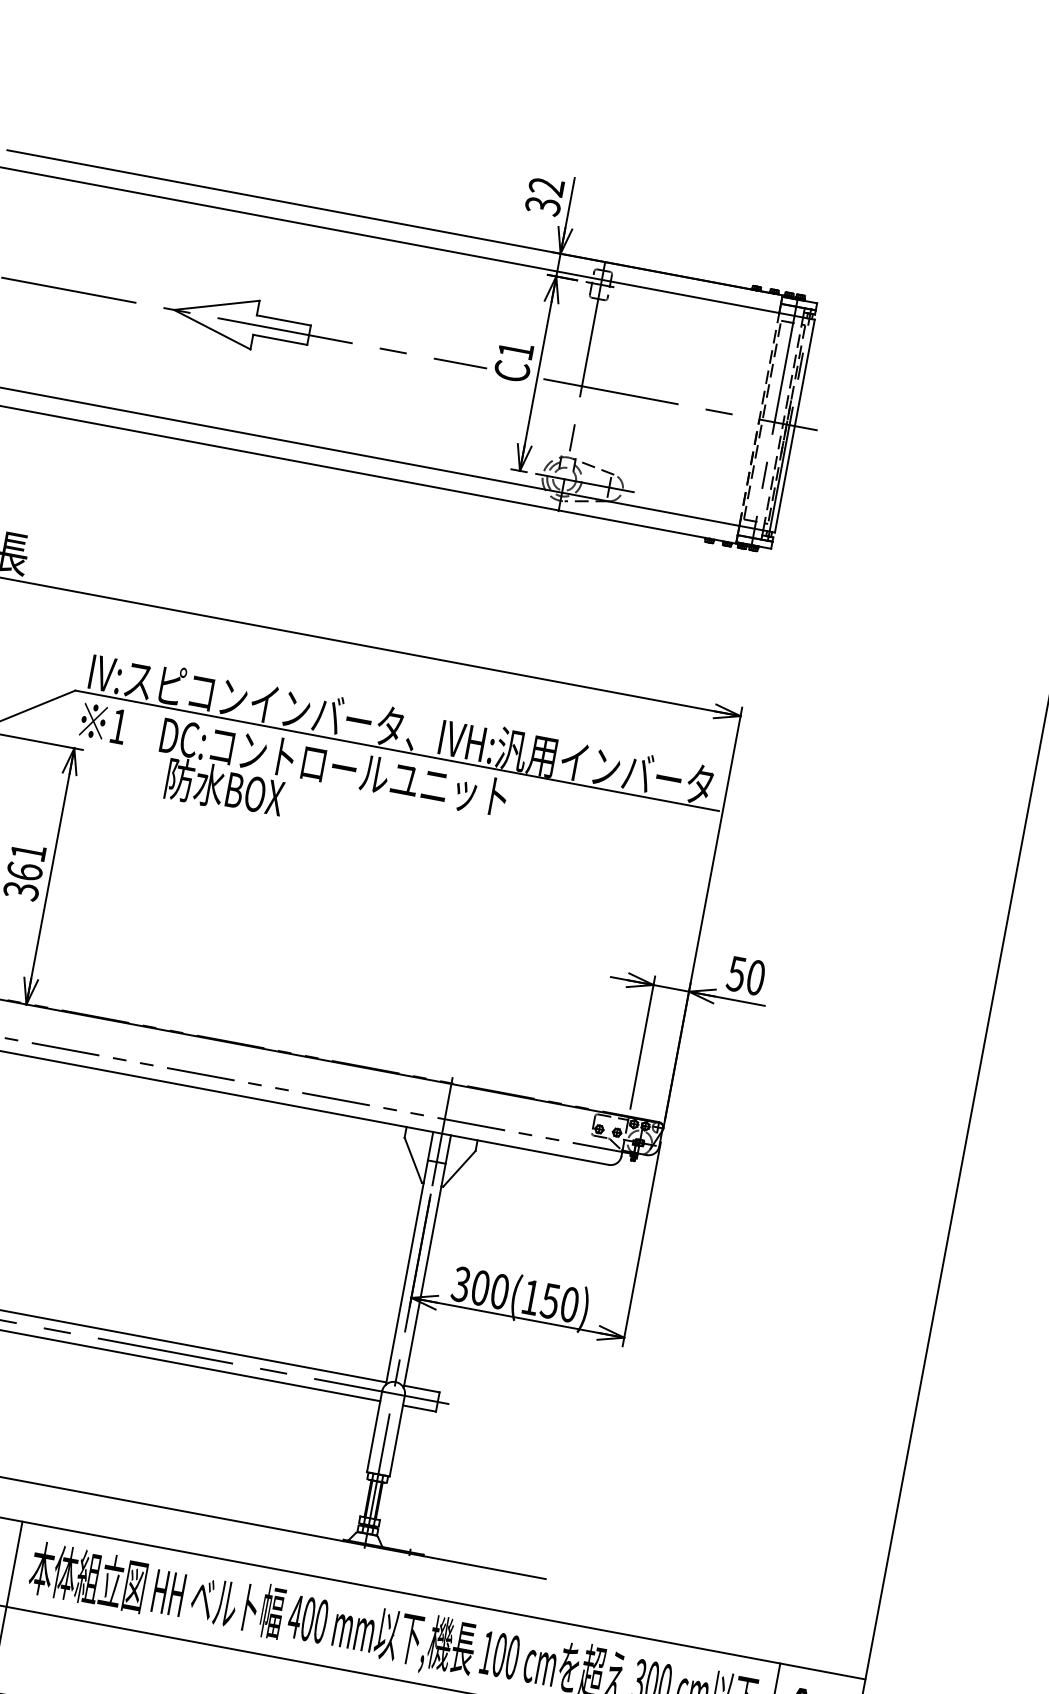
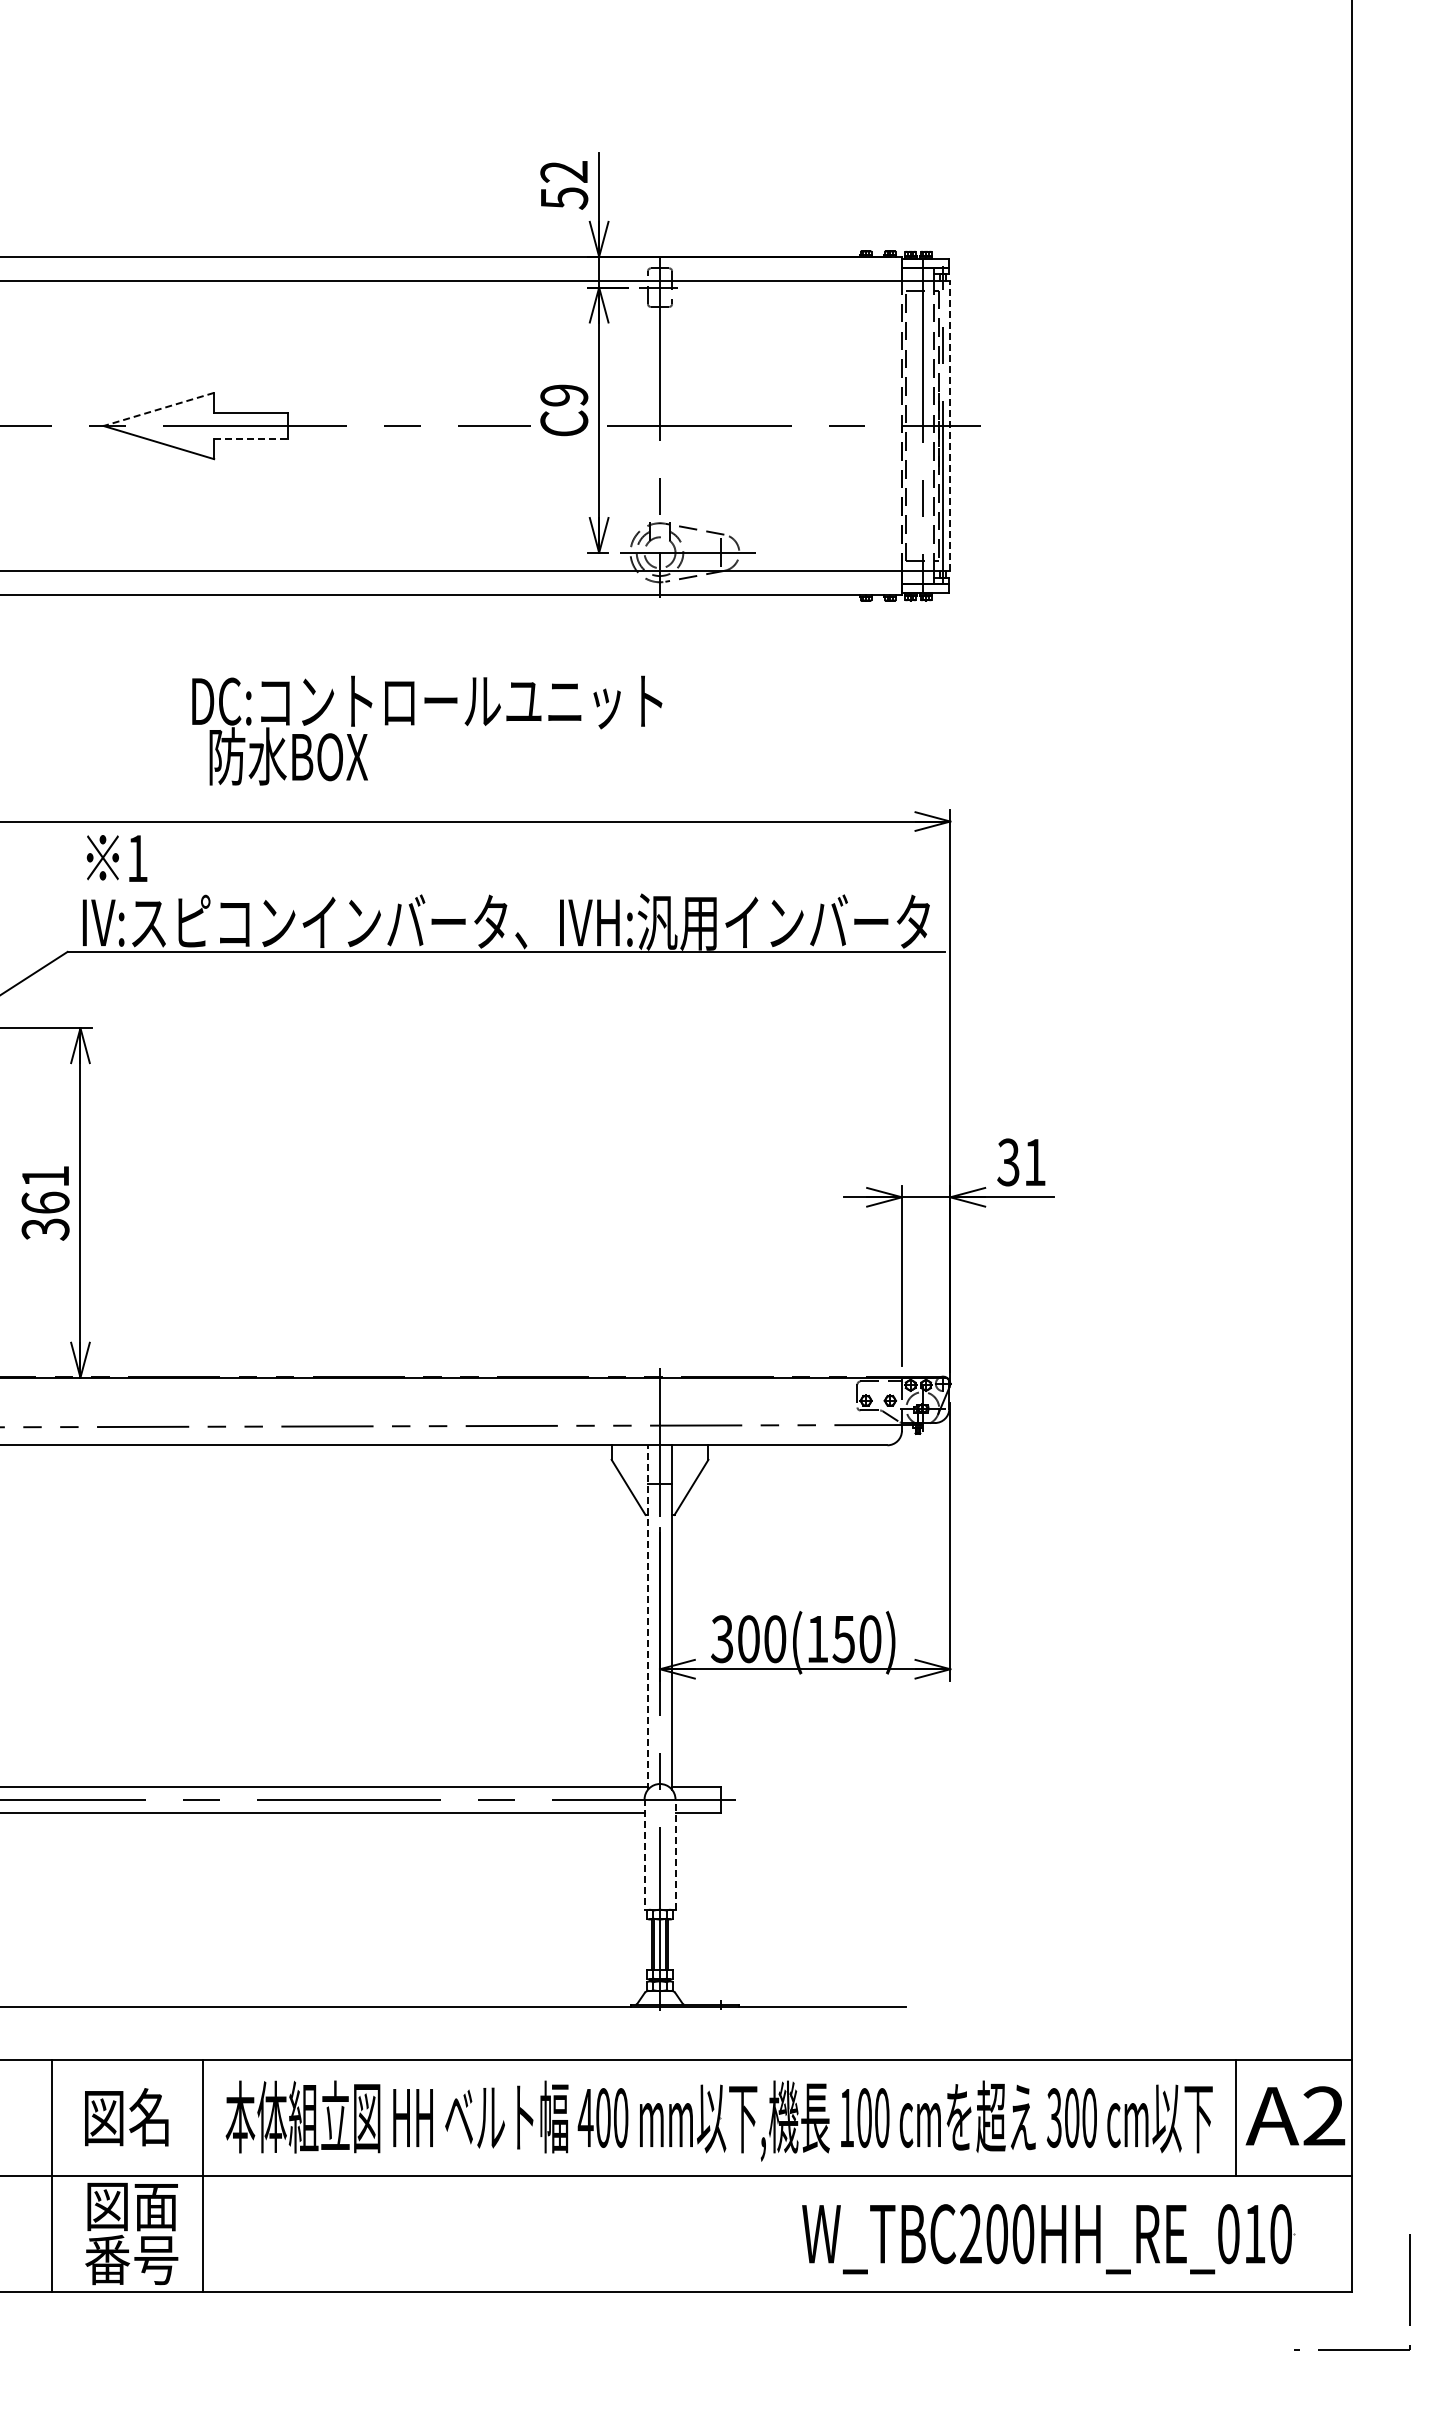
text: (542, 206) -> (563, 198), 32 -> 52
line: (216, 305) -> (158, 409), solid -> dashed
line: (280, 340) -> (251, 439), solid -> dashed
text: (516, 350) -> (564, 395), C1 -> C9
line: (795, 425) -> (950, 425), solid -> dashed
text: (103, 723) -> (116, 858), moved
text: (330, 788) -> (427, 730), moved
text: (745, 975) -> (1021, 1162), 50 -> 31
line: (409, 1258) -> (647, 1617), solid -> dashed
line: (374, 1432) -> (644, 1855), solid -> dashed
line: (397, 1435) -> (675, 1854), solid -> dashed

